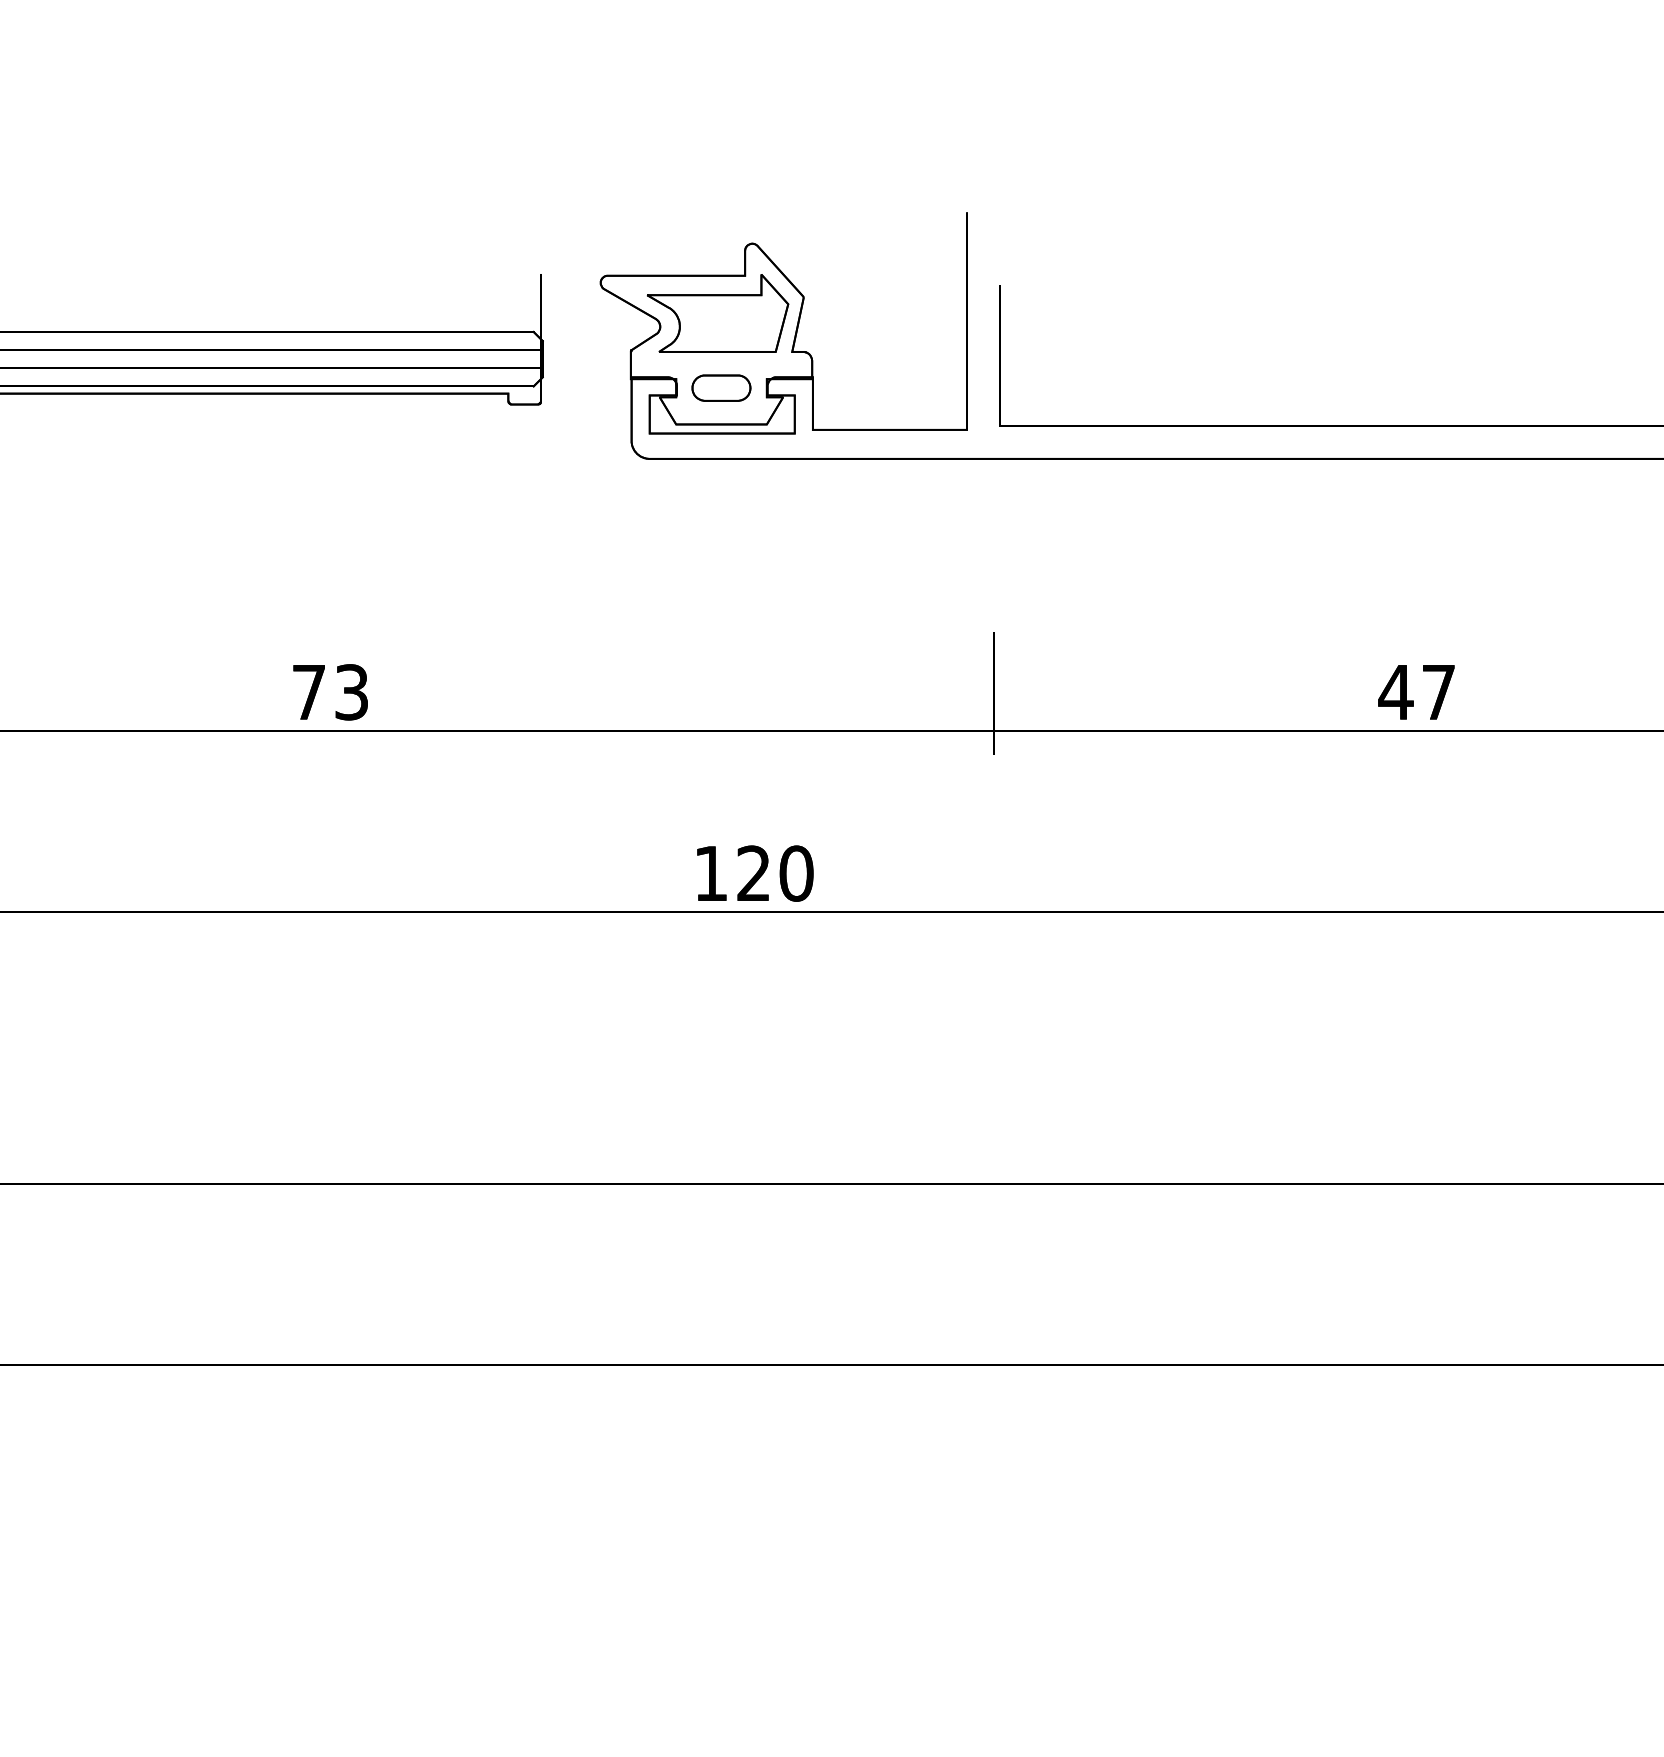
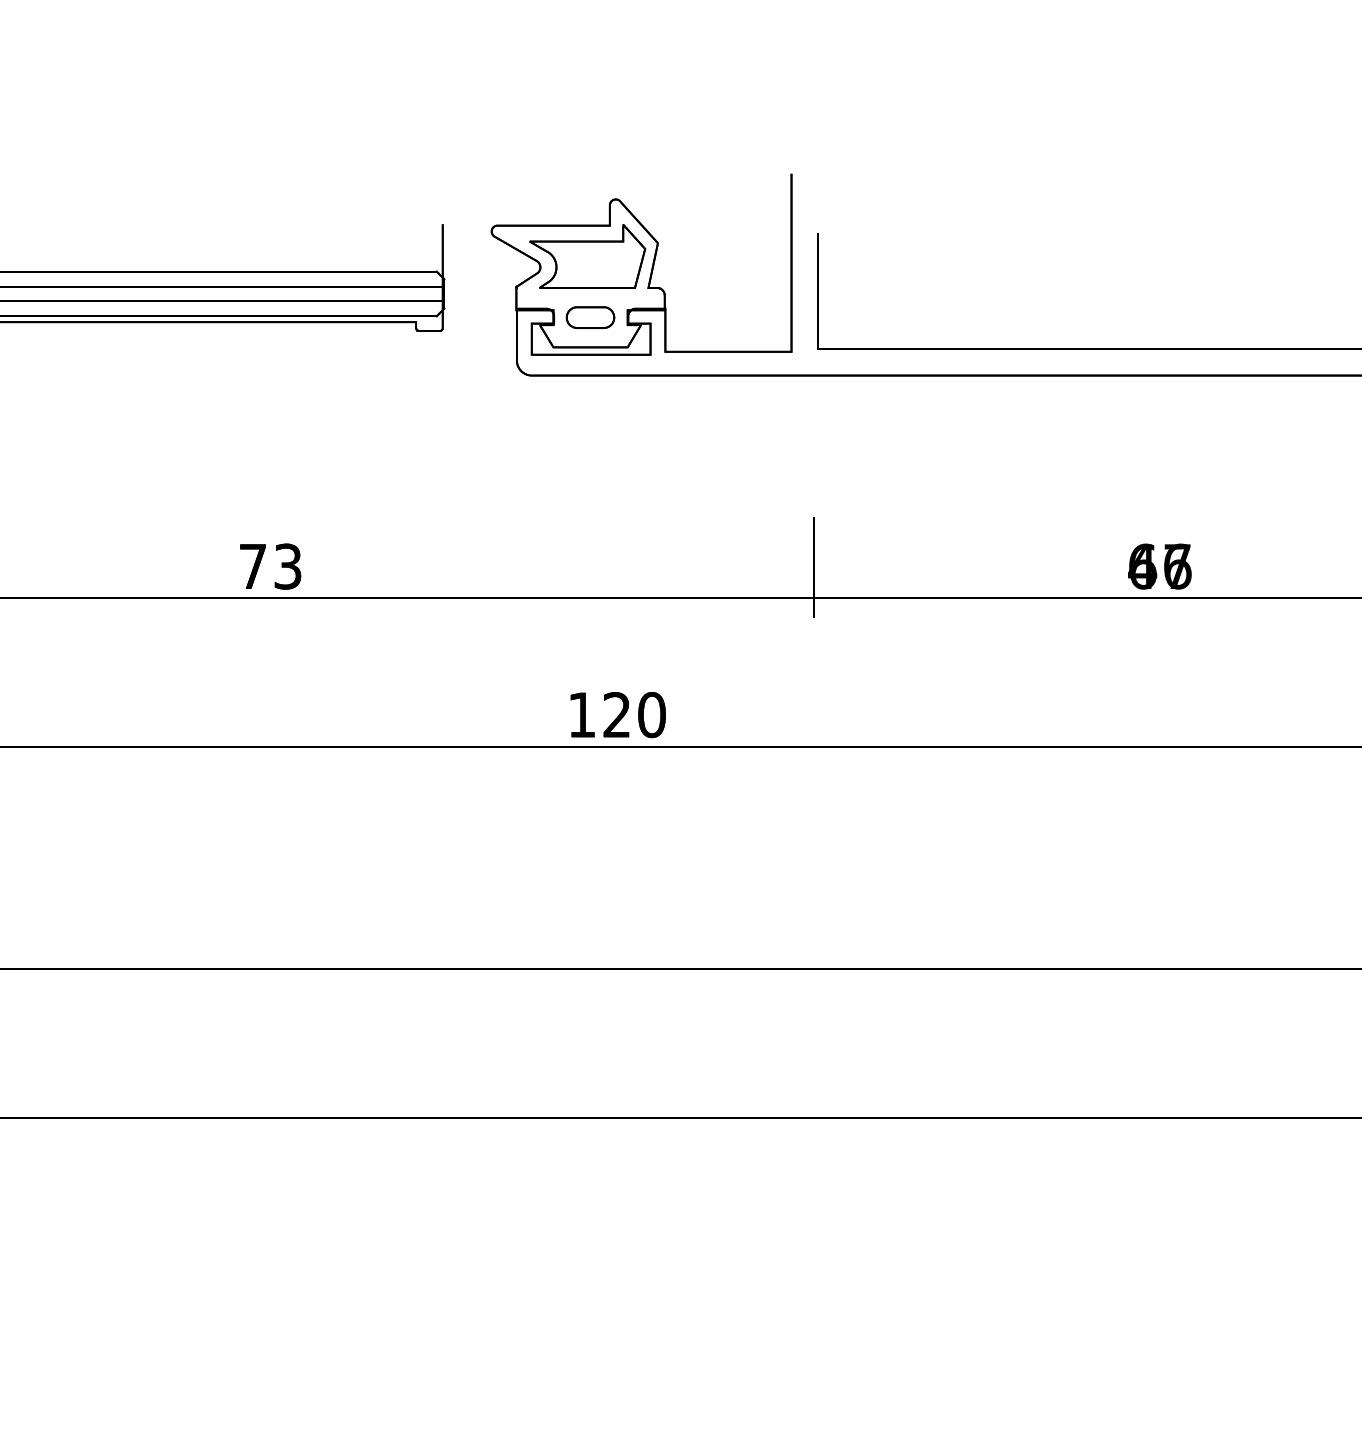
text: (1416, 692) -> (1159, 566), 47 -> 66

